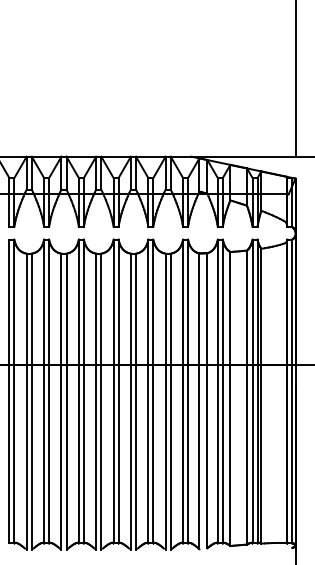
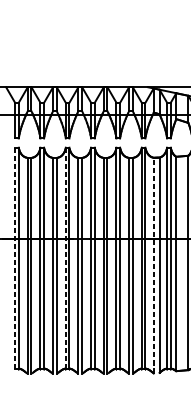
line: (9, 391) -> (15, 258), solid -> dashed
line: (78, 391) -> (65, 258), solid -> dashed
line: (199, 401) -> (153, 265), solid -> dashed

